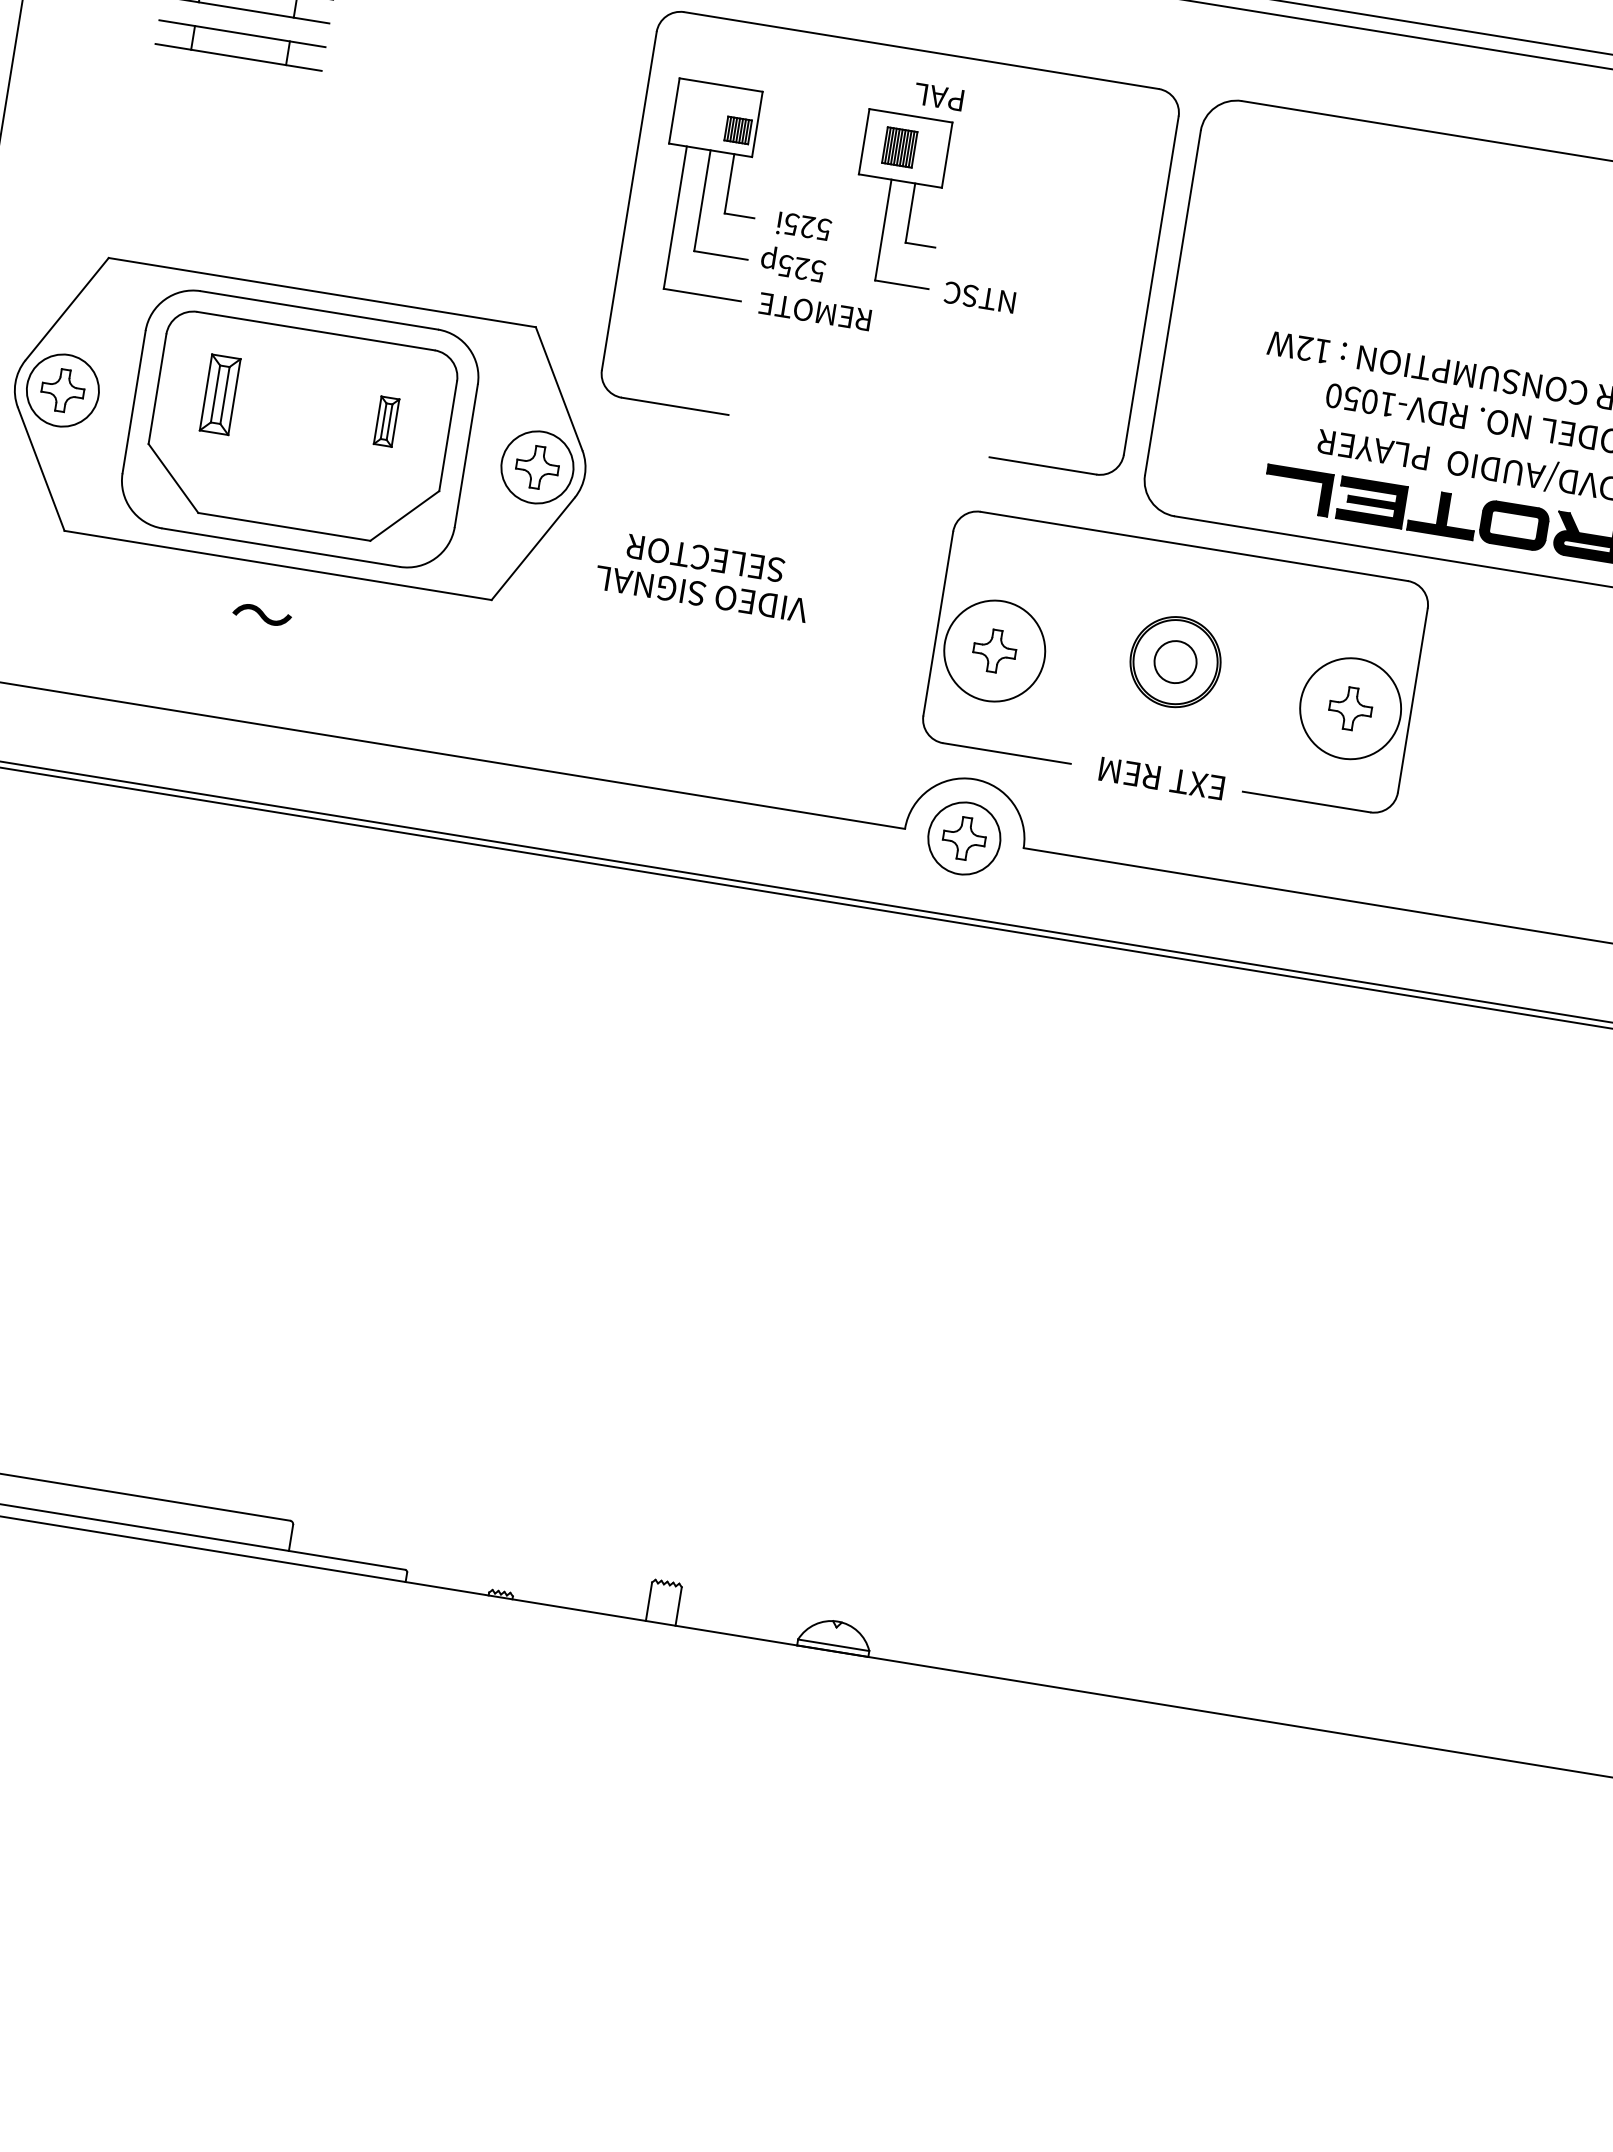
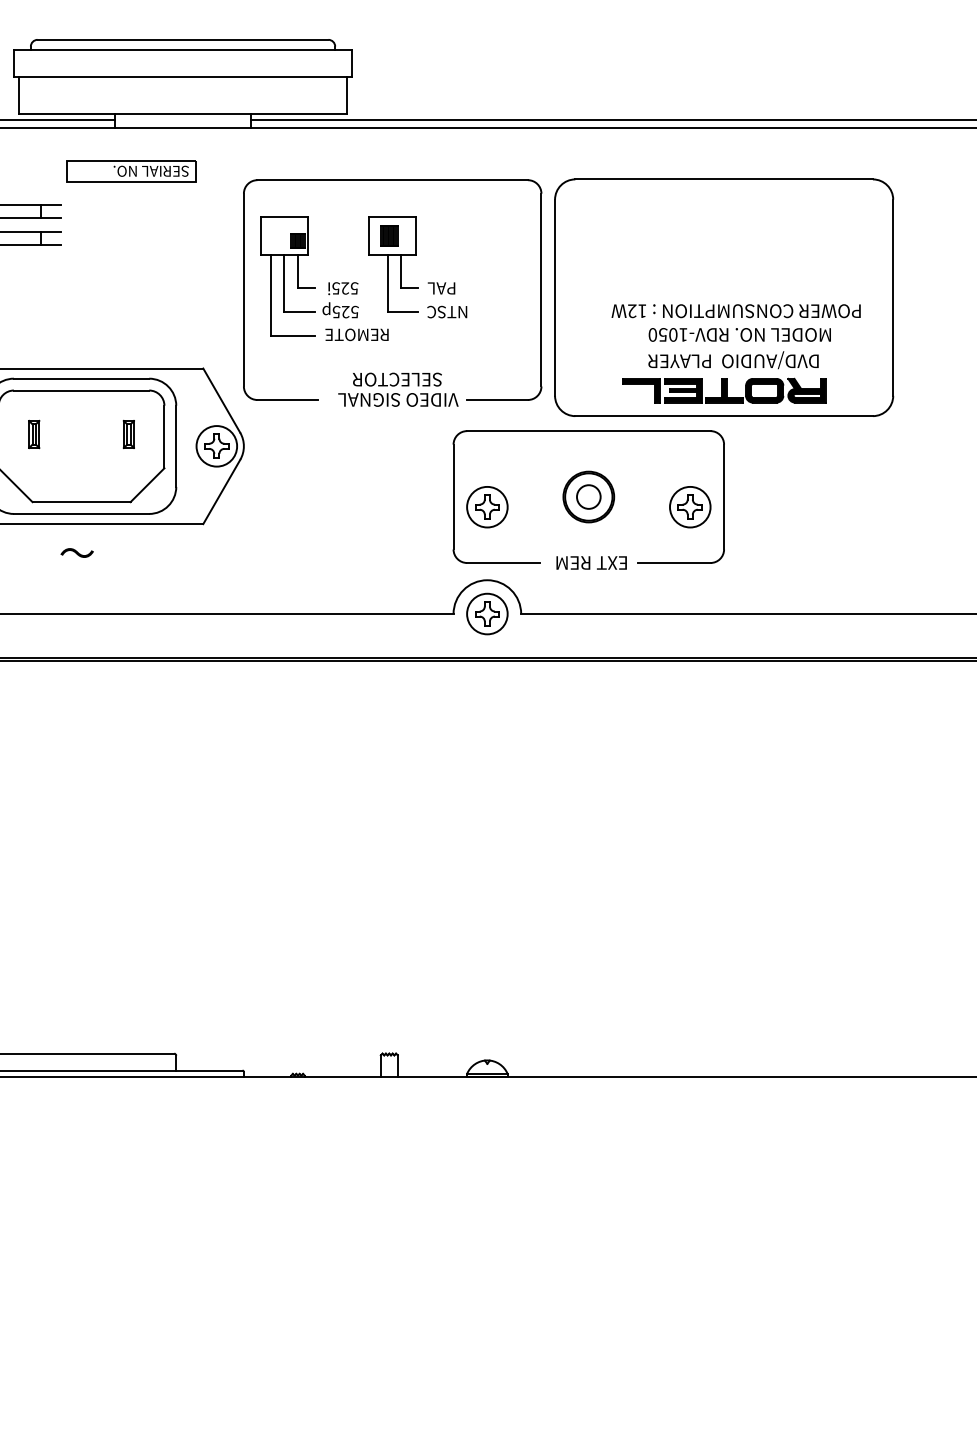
text: (938, 97) -> (441, 288), moved
part: (220, 394) -> (34, 434), size x0.62
text: (704, 575) -> (398, 389), moved
circle: (995, 649) -> (487, 506), size x0.71
circle: (1351, 707) -> (690, 506), size x0.71

